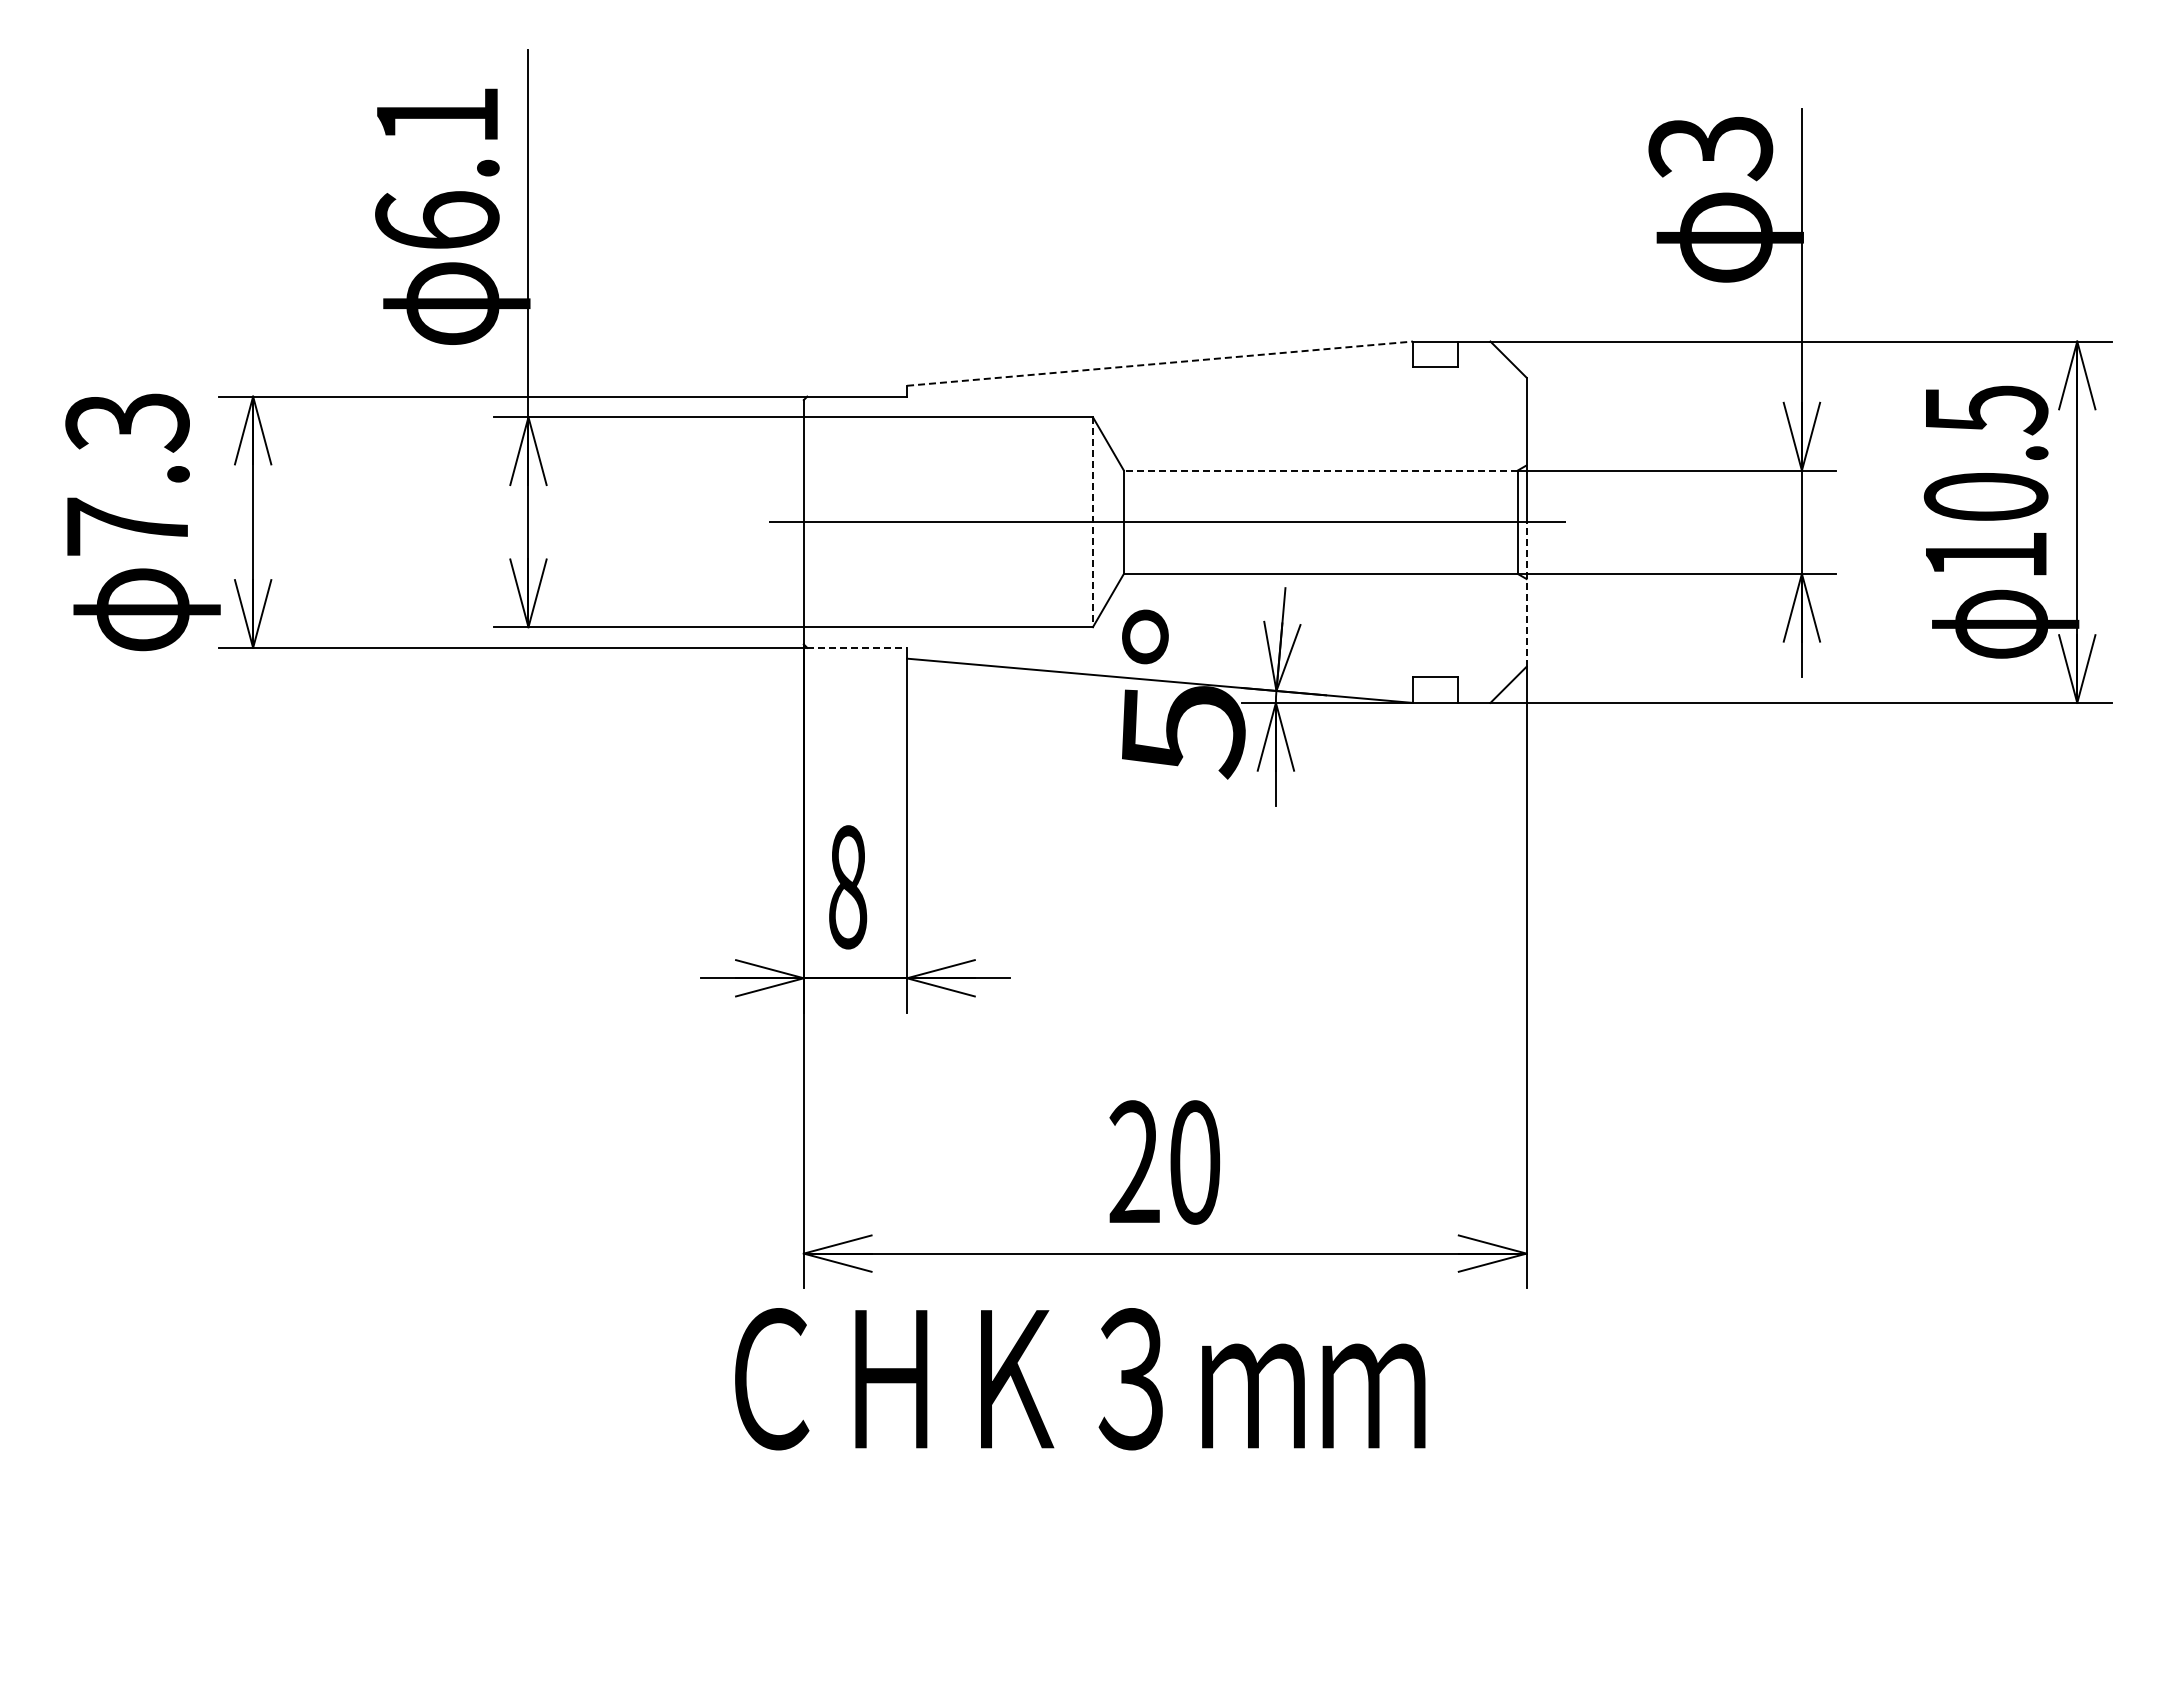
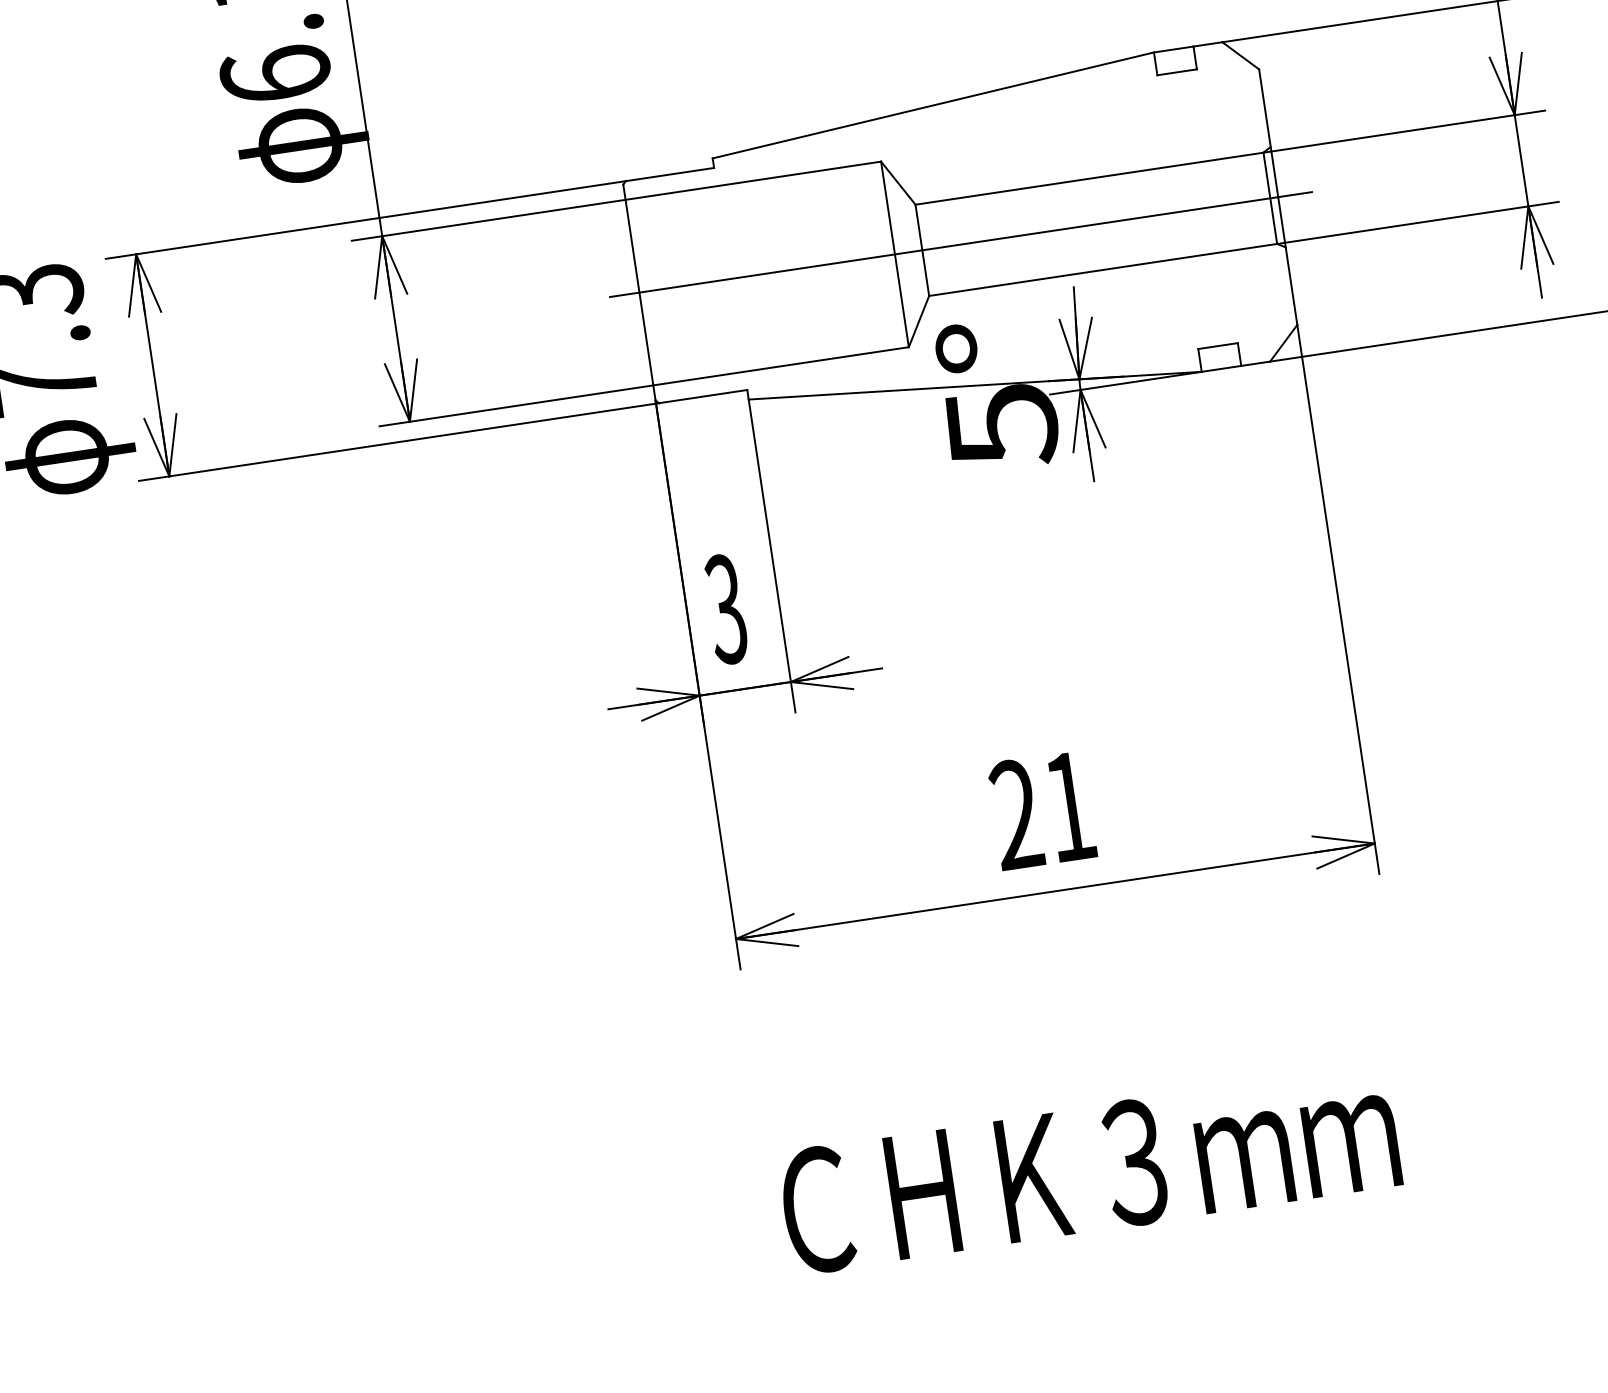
line: (1160, 363) -> (933, 105), dashed -> solid
line: (1320, 470) -> (1089, 178), dashed -> solid
line: (1092, 522) -> (894, 254), dashed -> solid
line: (1526, 594) -> (1287, 261), dashed -> solid
line: (857, 647) -> (703, 396), dashed -> solid
text: (847, 886) -> (726, 608), 8 -> 3
text: (1195, 1162) -> (1070, 806), 20 -> 21
text: (1080, 1379) -> (1090, 1169), moved

